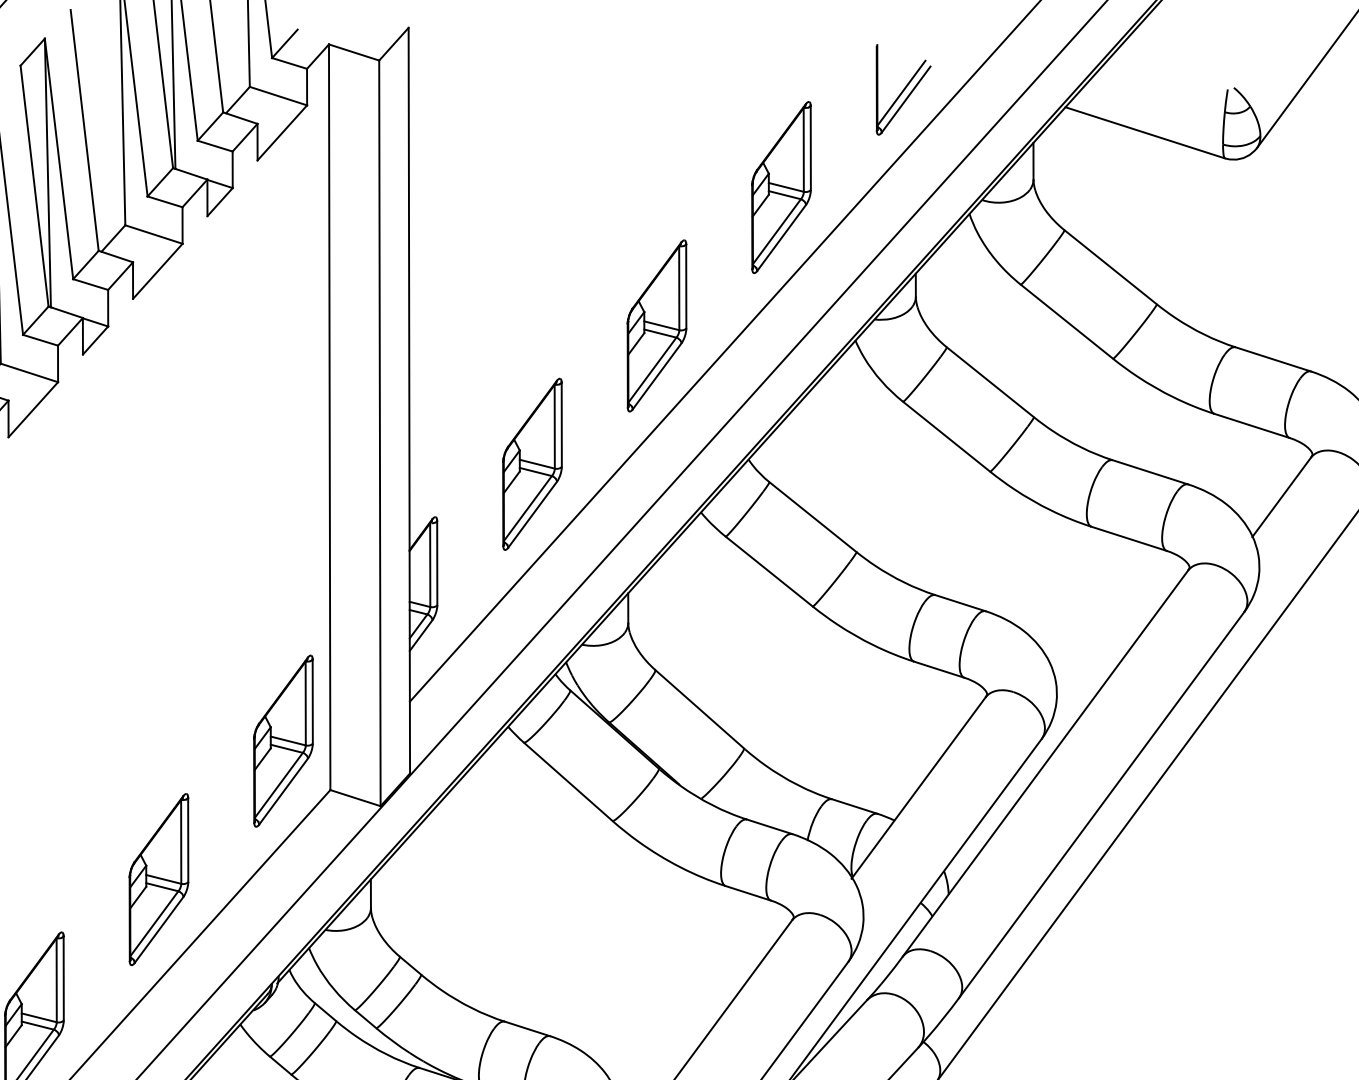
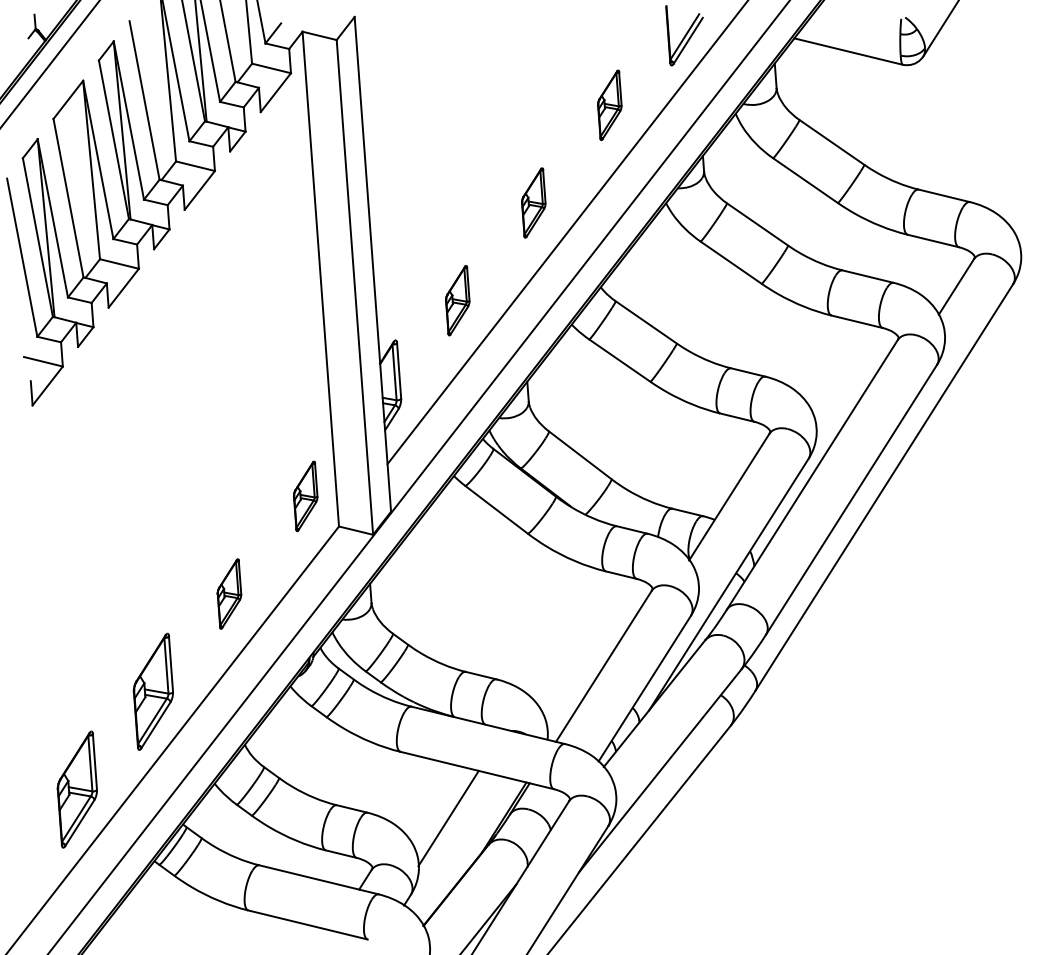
part: (781, 187) -> (609, 105), size x0.6
part: (656, 325) -> (533, 202), size x0.6
part: (532, 463) -> (457, 300), size x0.6
part: (283, 741) -> (305, 496), size x0.6
part: (159, 878) -> (229, 593), size x0.6

